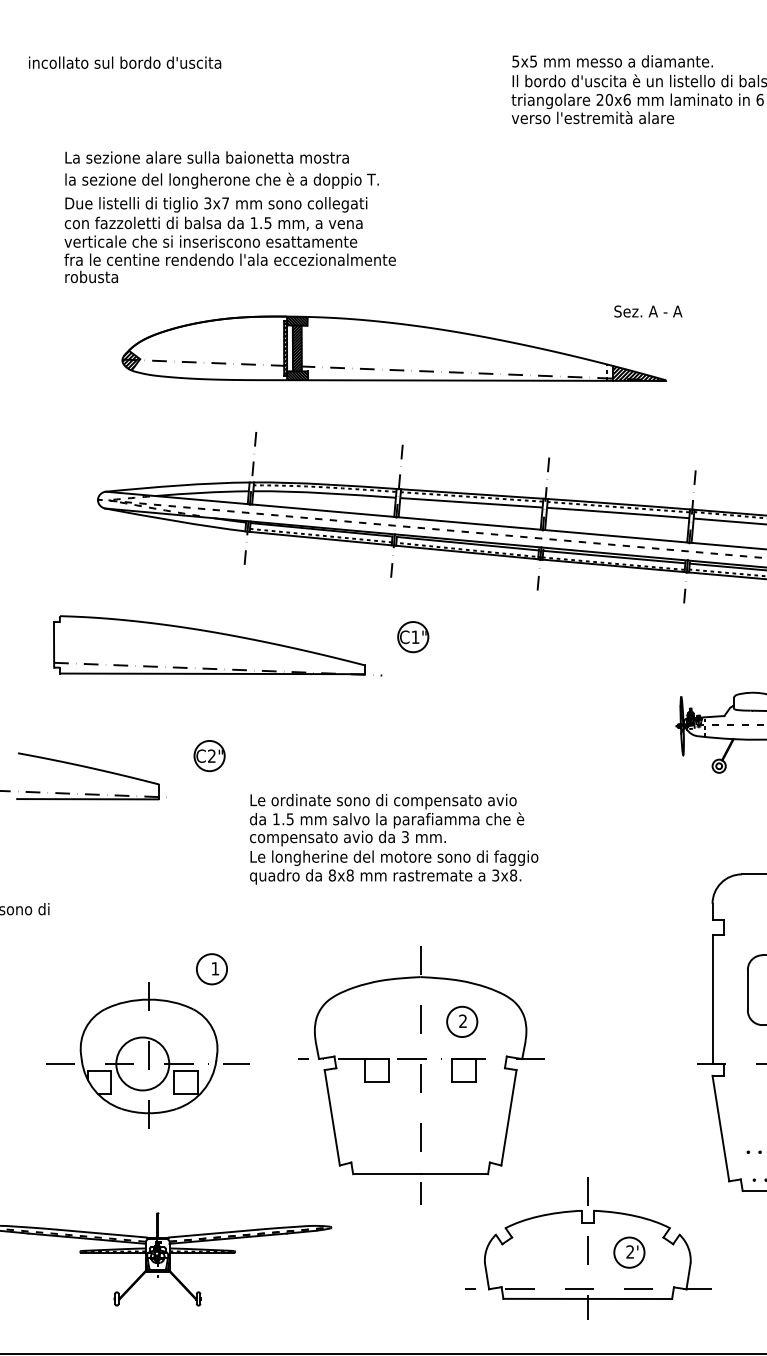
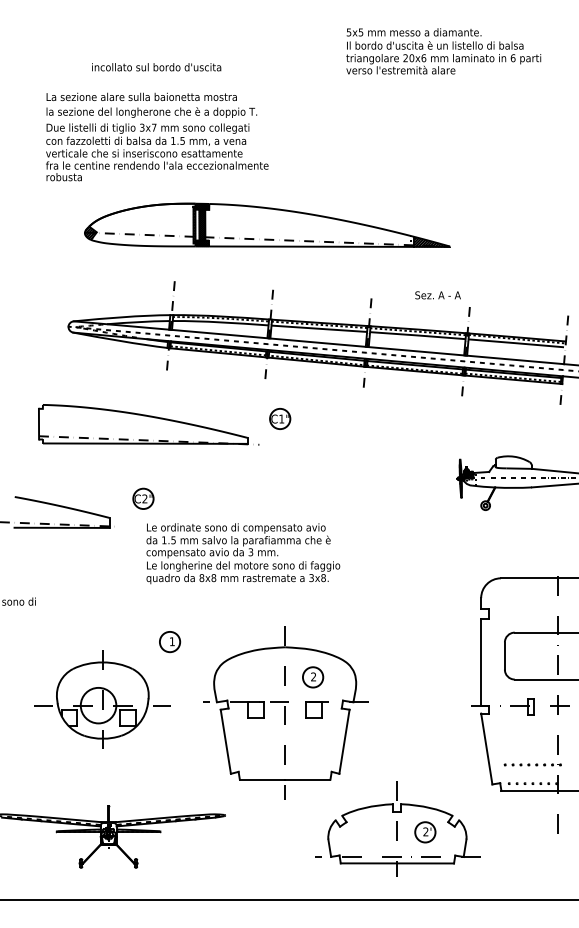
text: (124, 63) -> (156, 67), moved
text: (647, 311) -> (437, 295), moved
text: (394, 838) -> (243, 553), moved
part: (212, 969) -> (170, 642), moved

